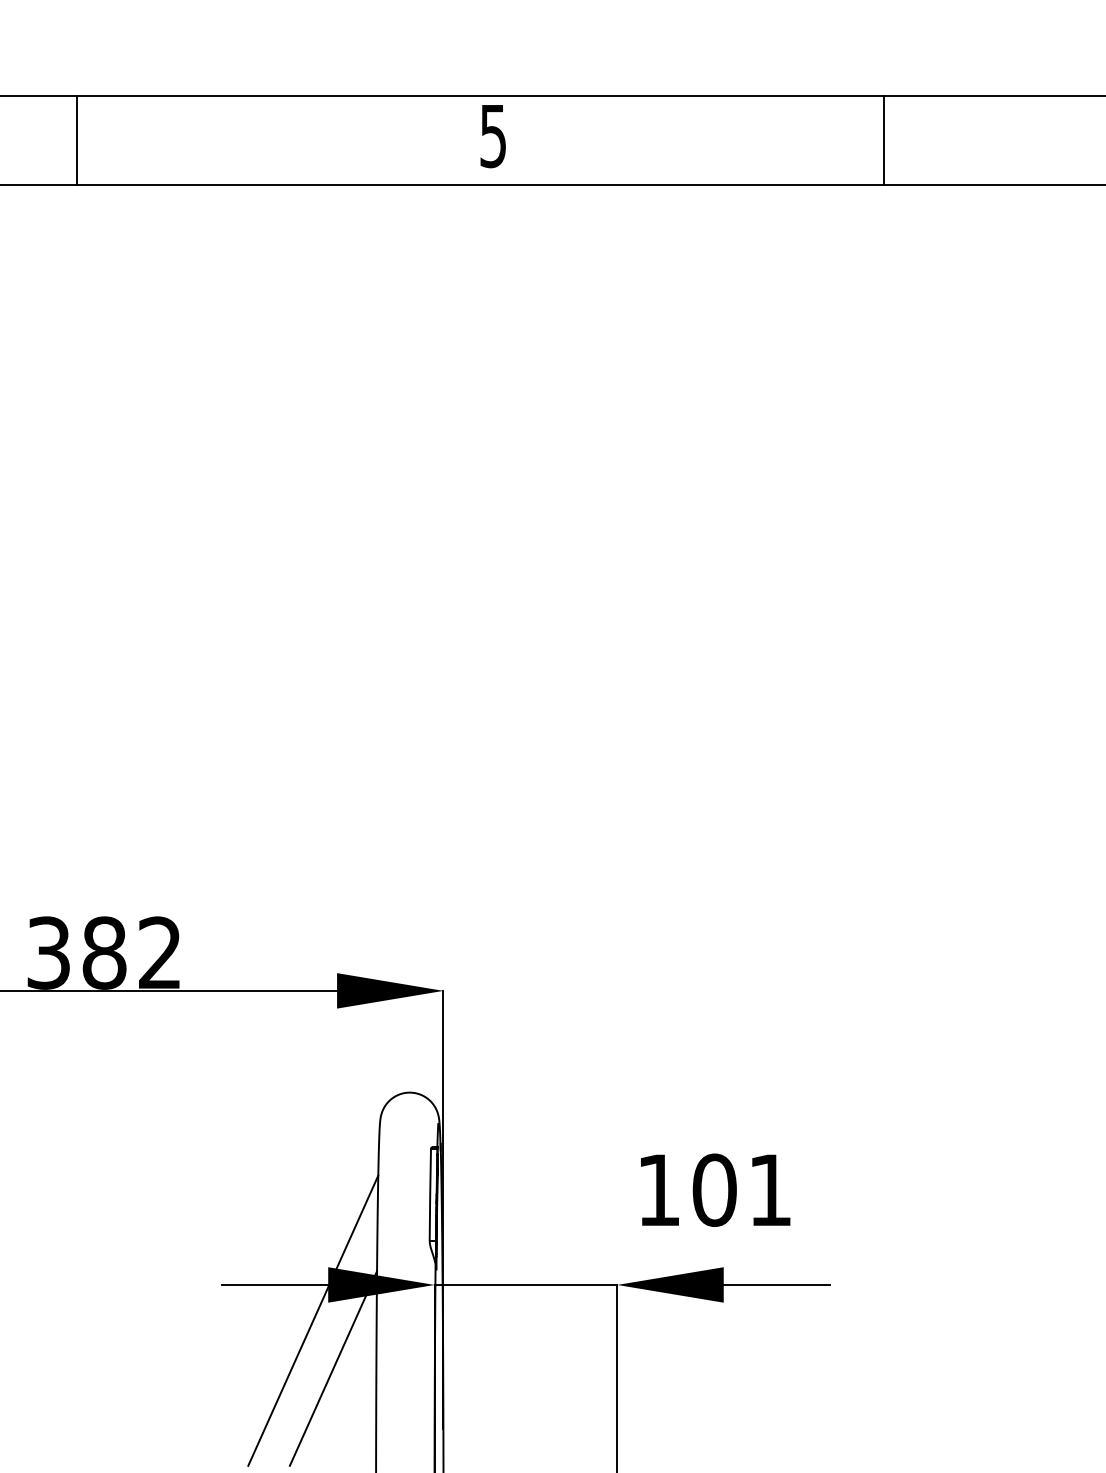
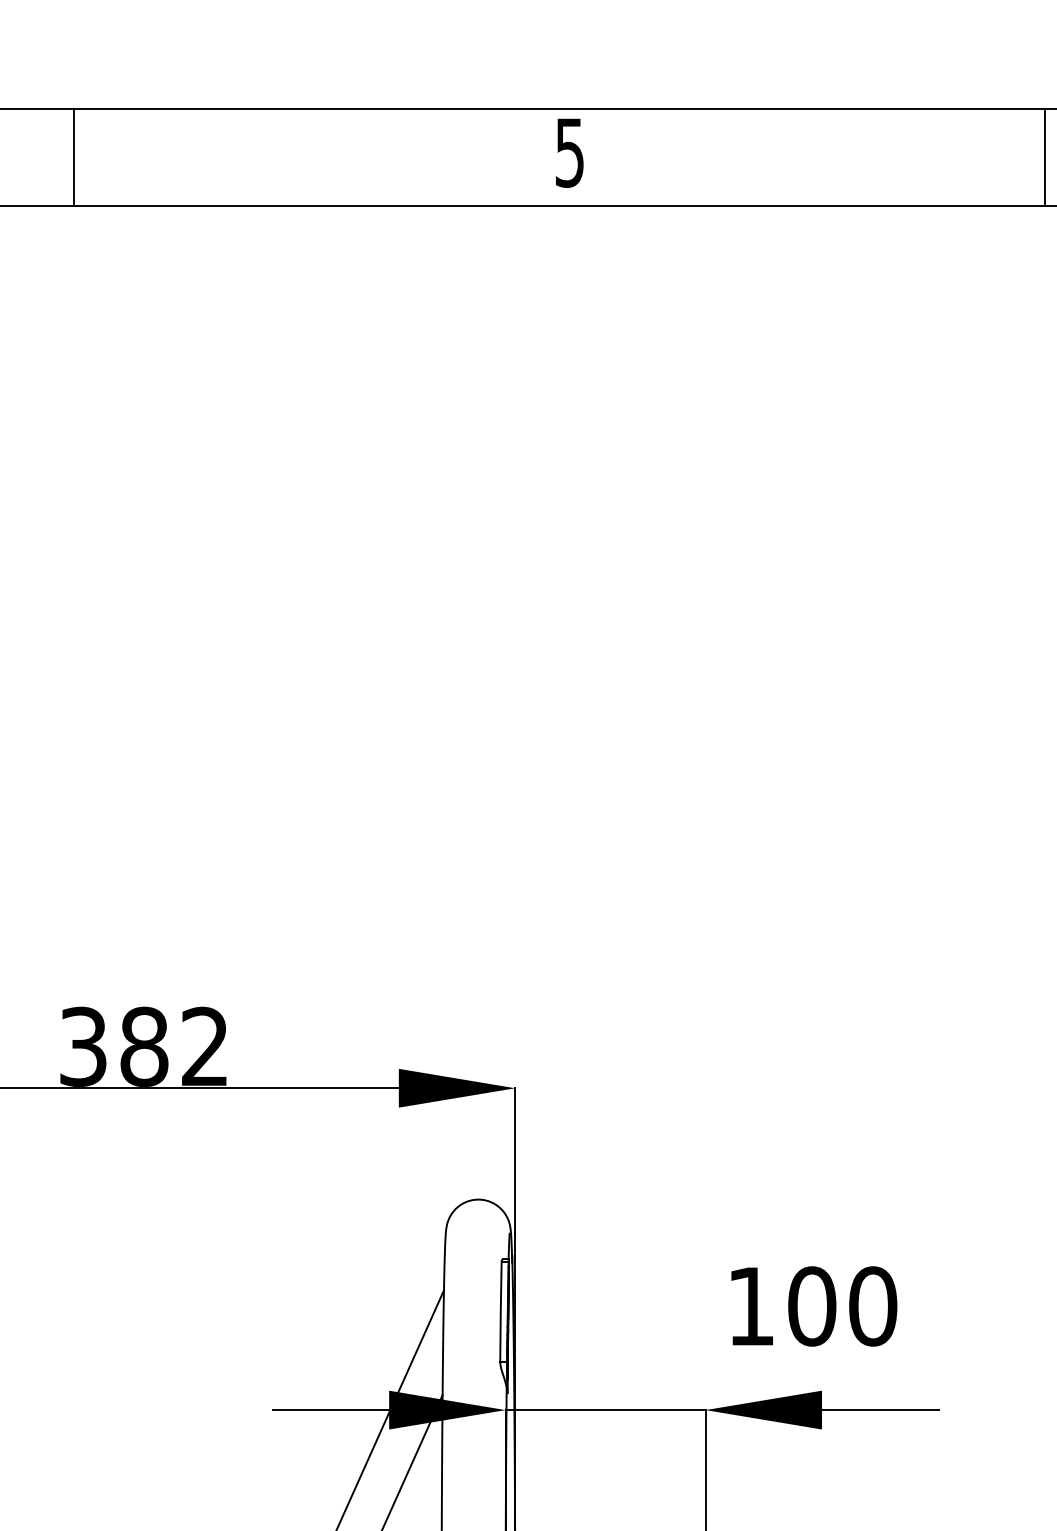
line: (77, 140) -> (74, 157), moved
line: (884, 140) -> (1045, 157), moved
text: (770, 1189) -> (873, 1305), 101 -> 100

